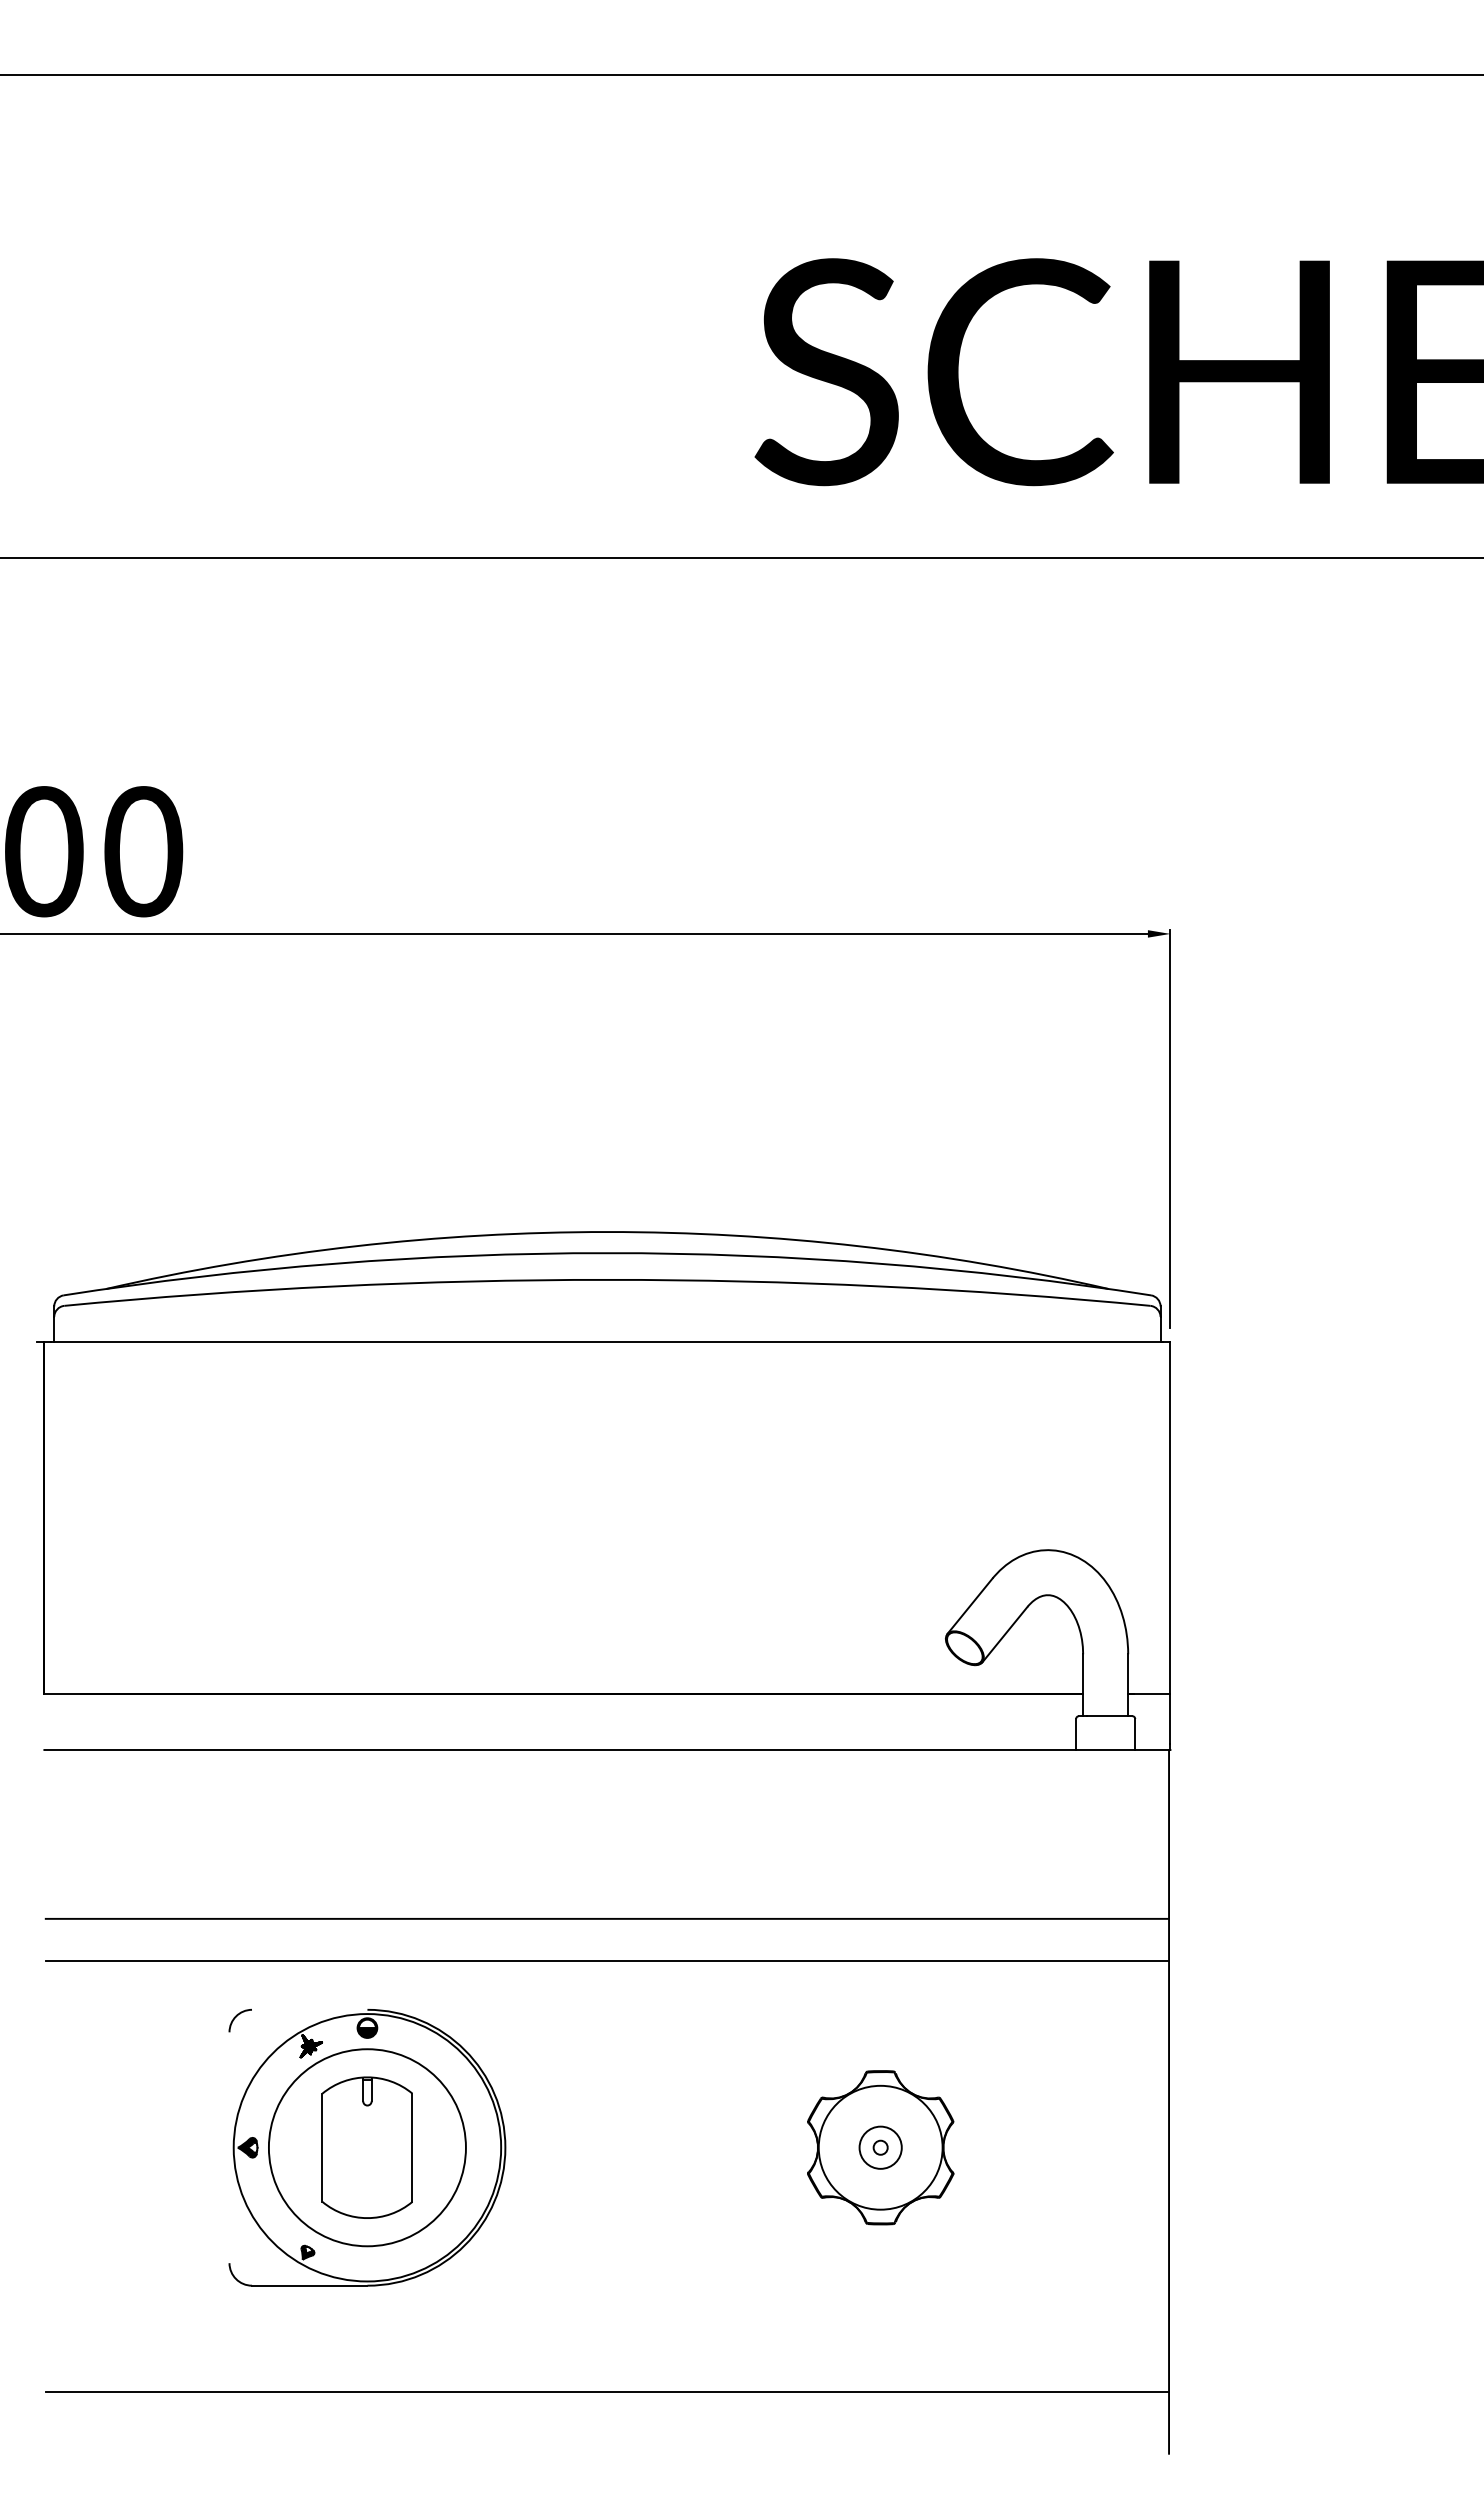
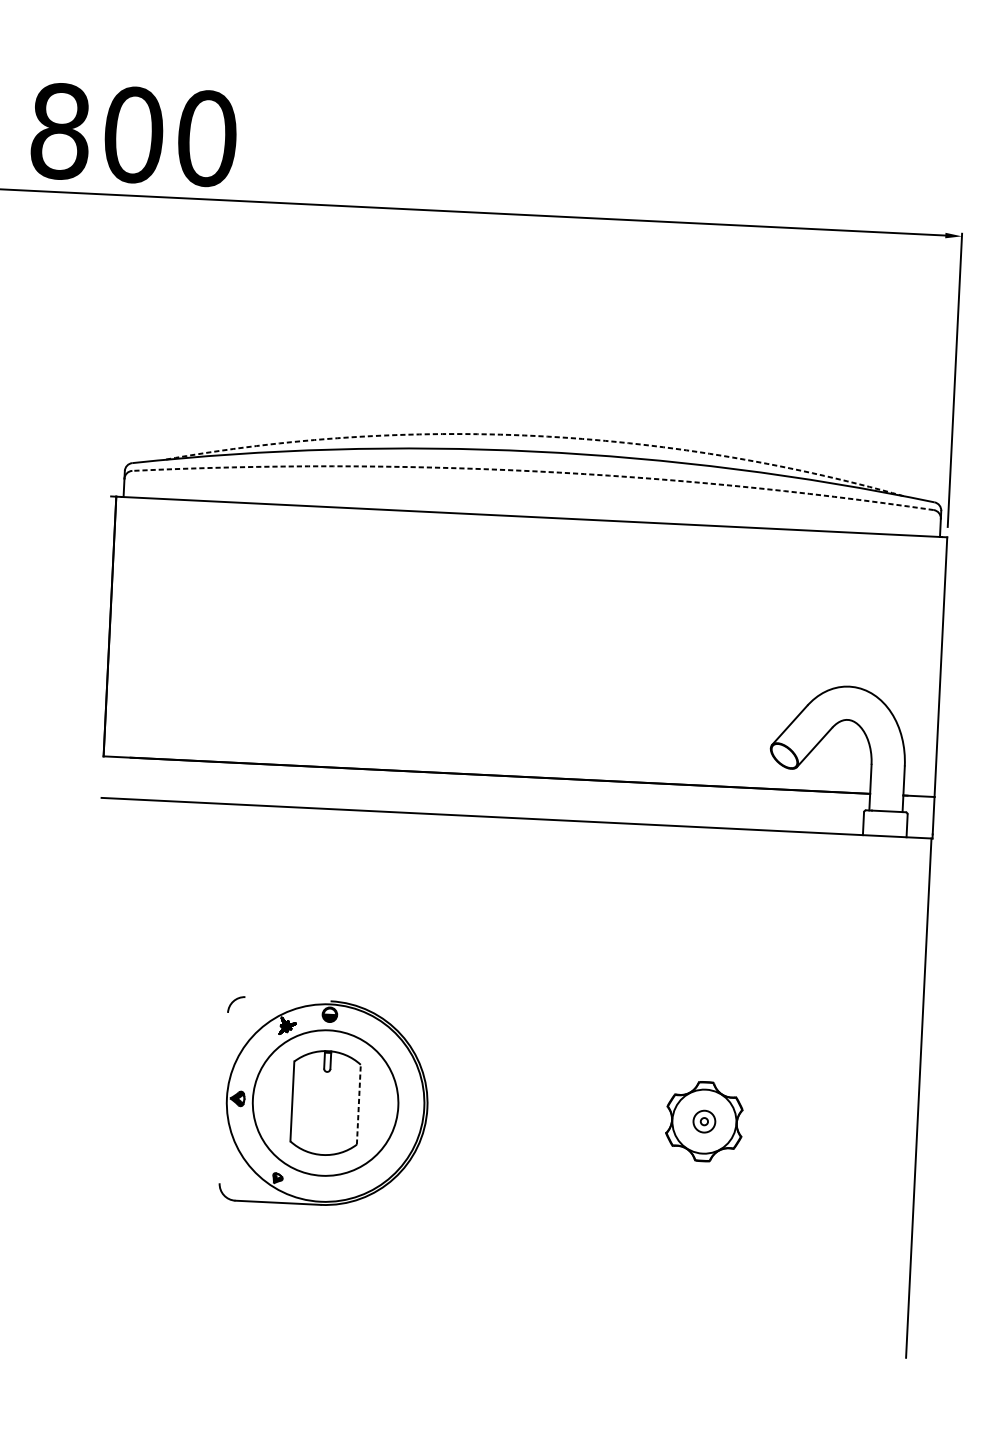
arc: (607, 1232) -> (535, 436), solid -> dashed
arc: (607, 1279) -> (534, 471), solid -> dashed
line: (607, 1918) -> (511, 942), removed
line: (607, 1961) -> (509, 974), removed
line: (412, 2147) -> (358, 1104), solid -> dashed
part: (880, 2147) -> (704, 1121), size x0.7
line: (607, 2392) -> (493, 1292), removed

